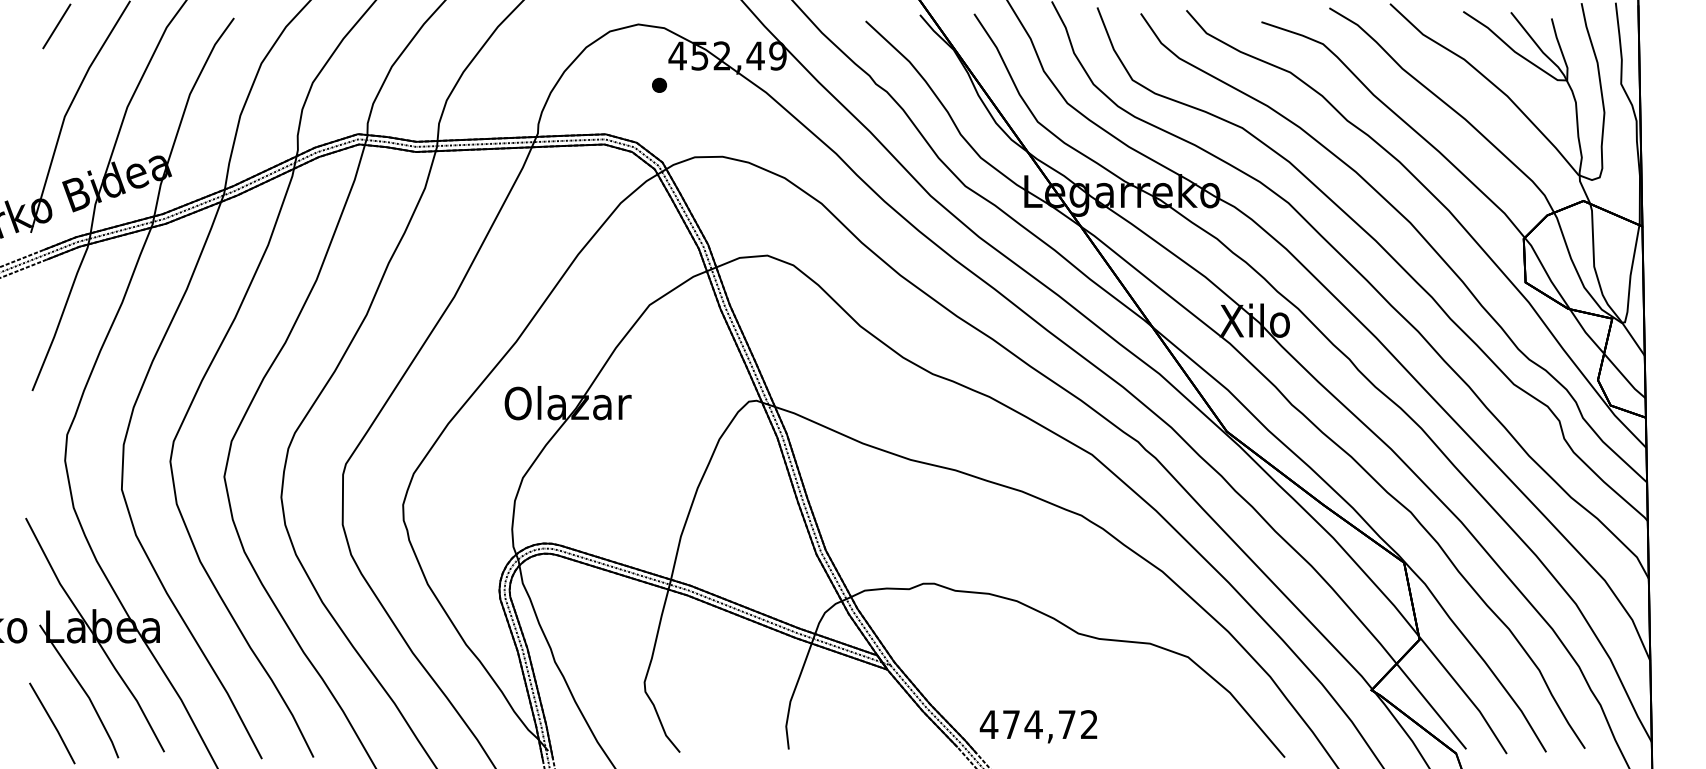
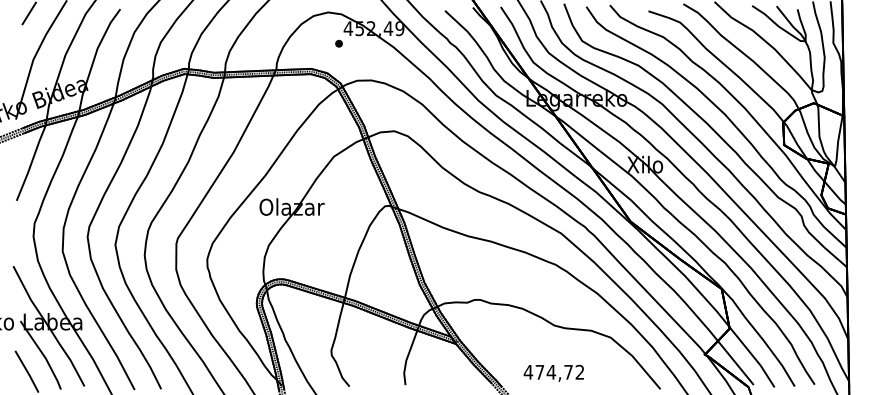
text: (1037, 724) -> (553, 372), moved

